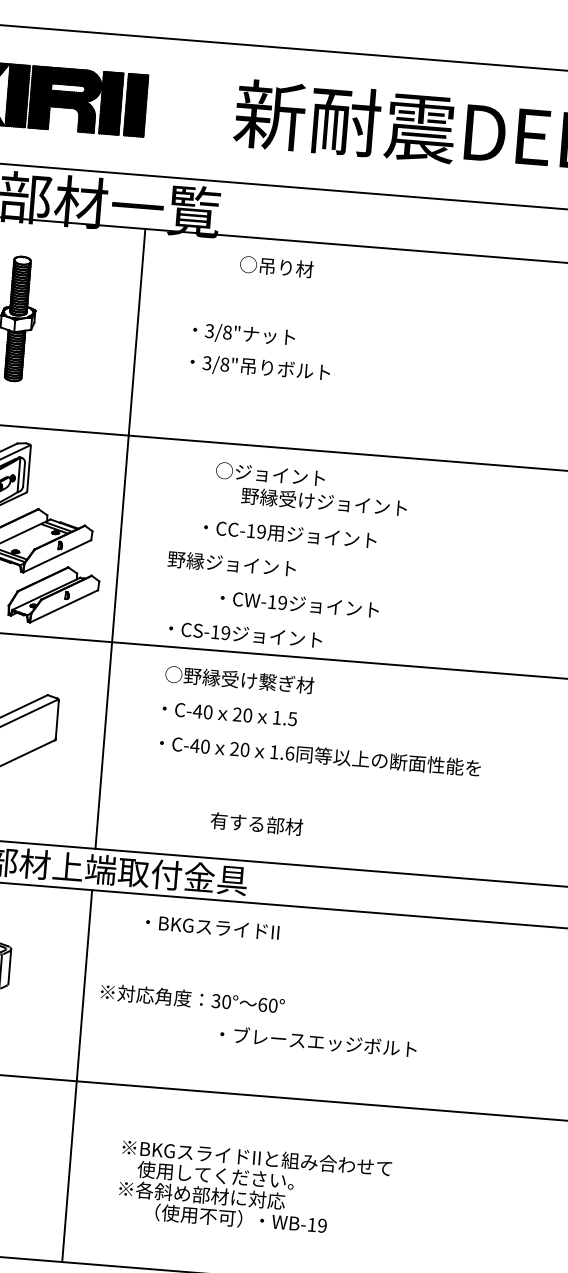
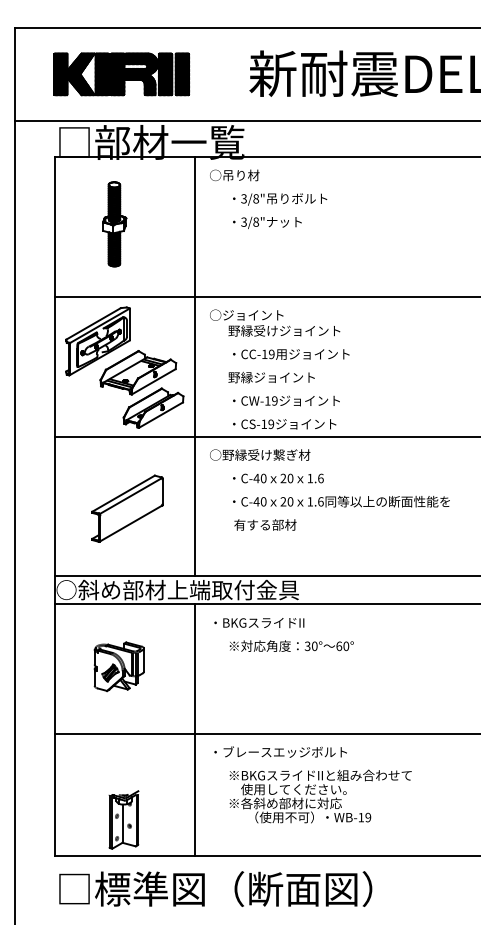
text: (276, 267) -> (234, 175), moved
text: (260, 368) -> (280, 199), moved
text: (312, 488) -> (275, 322), moved
text: (290, 534) -> (291, 354), moved
text: (299, 603) -> (286, 400), moved
text: (240, 679) -> (260, 454), moved
text: (292, 719) -> (320, 478), 1.5 -> 1.6
text: (256, 823) -> (265, 524), moved
text: (212, 928) -> (259, 623), moved
text: (192, 998) -> (291, 645), moved
text: (318, 1040) -> (280, 751), moved

